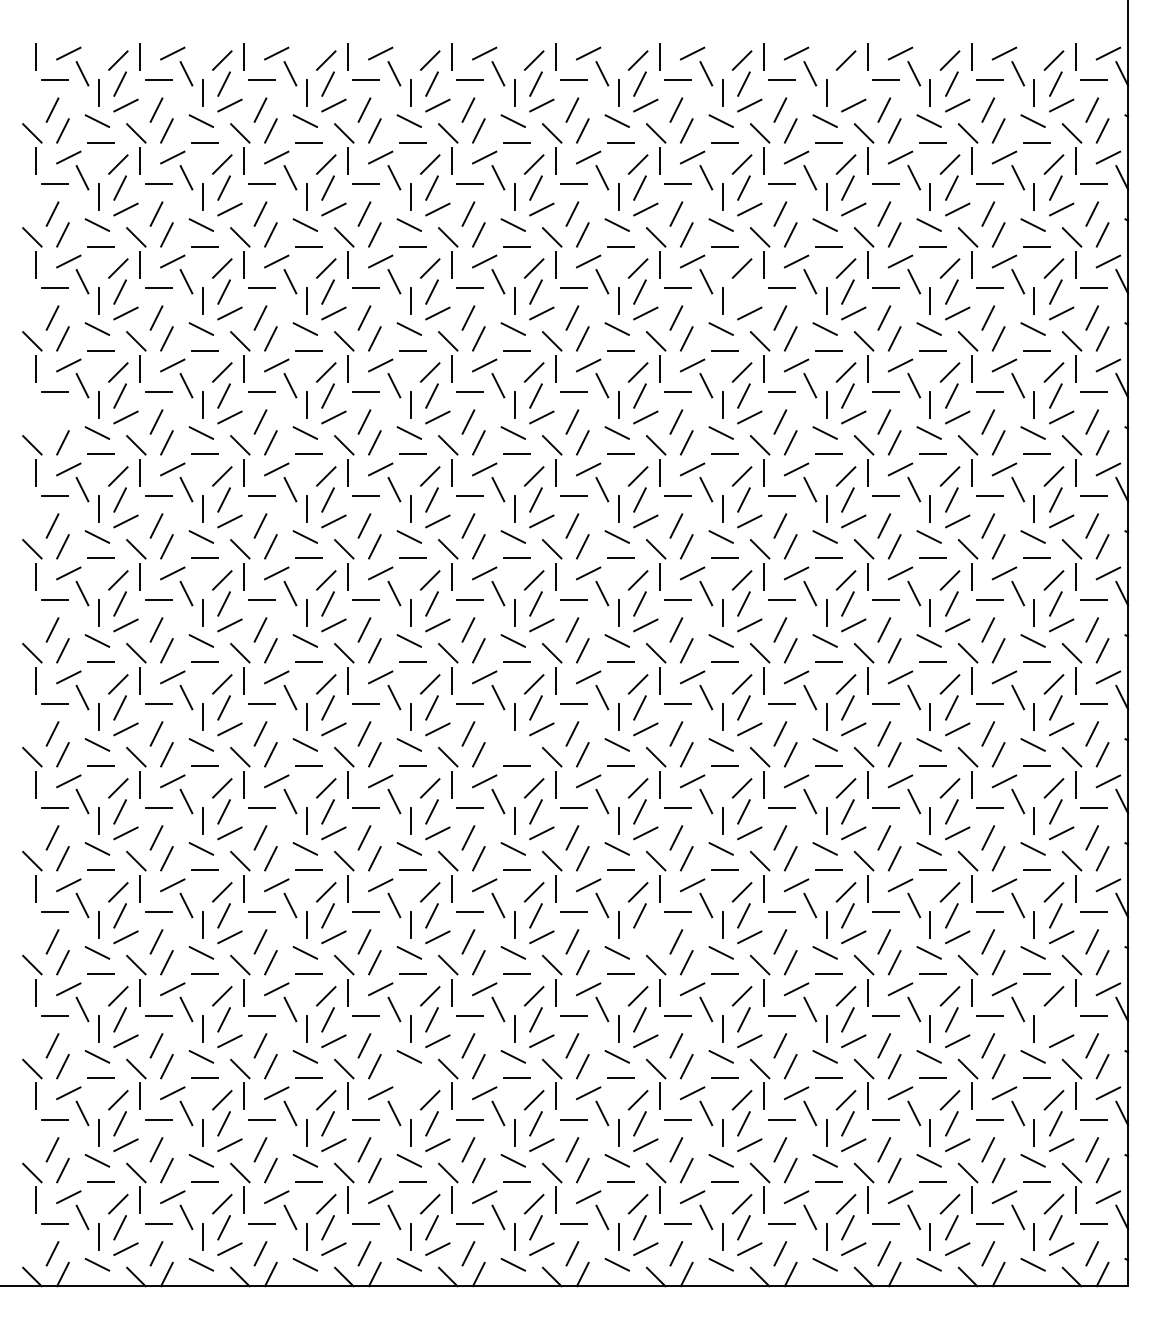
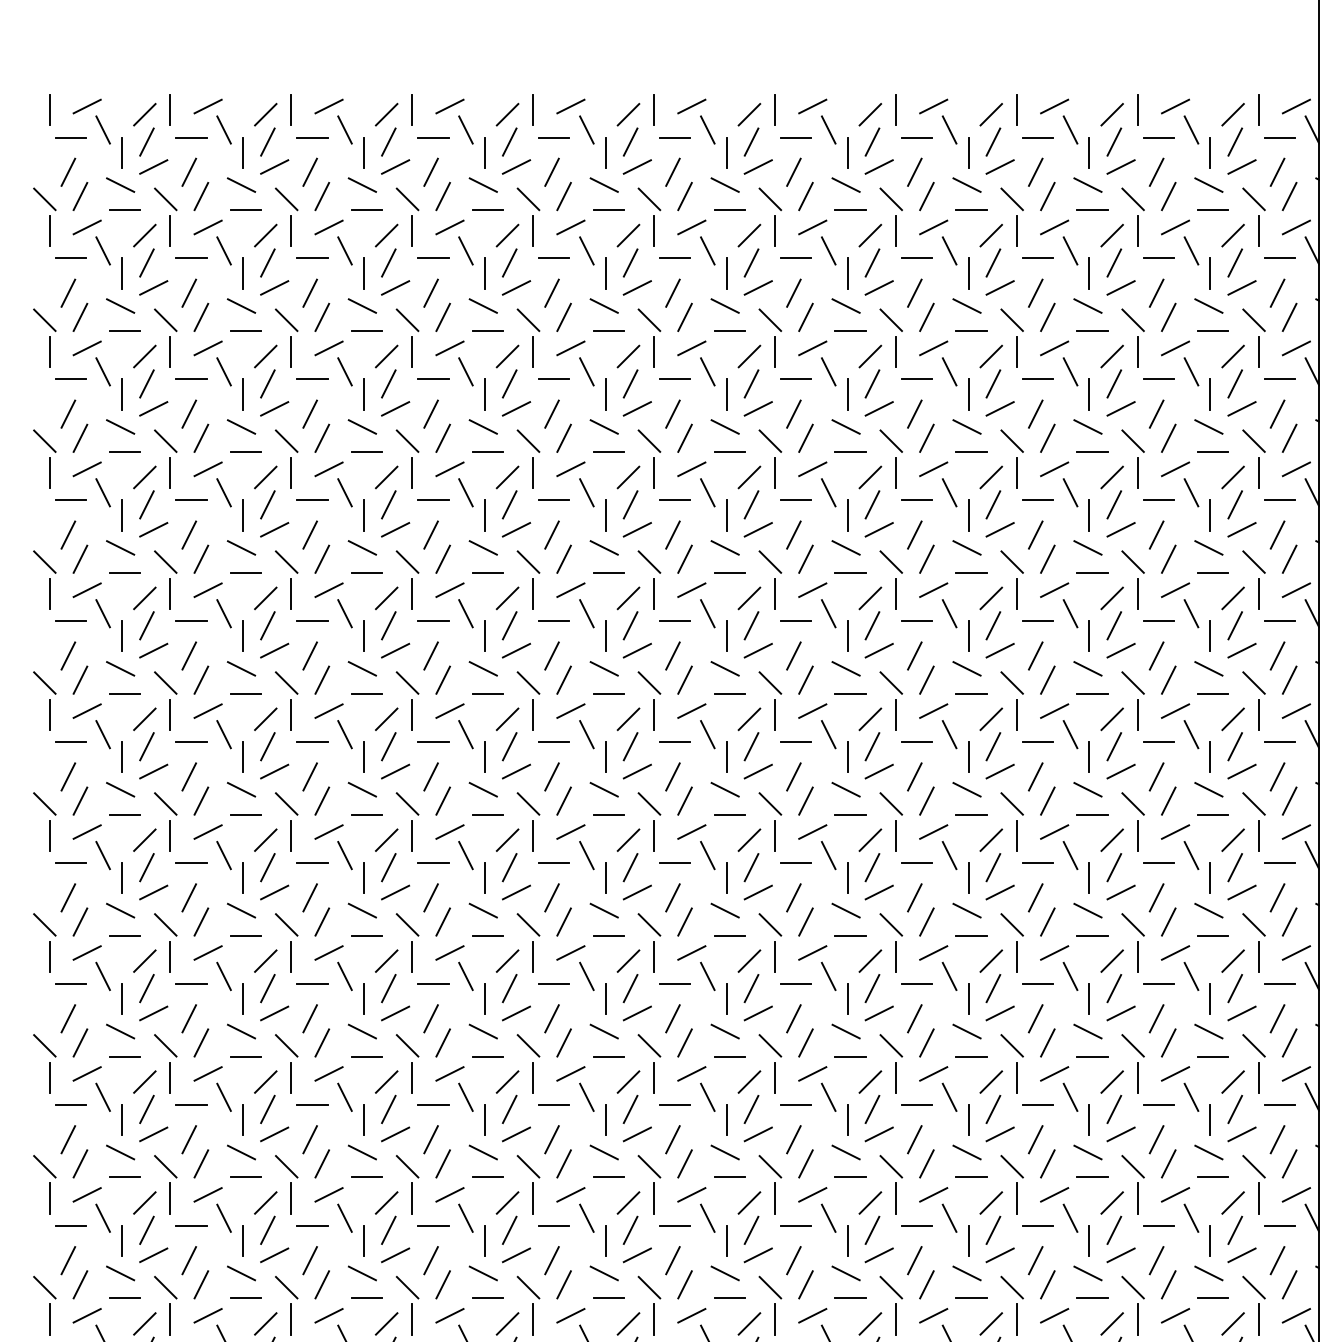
line: (847, 83) -> (992, 141), added
line: (743, 291) -> (871, 383), added
line: (52, 421) -> (68, 534), added
line: (512, 744) -> (603, 910), added
line: (645, 937) -> (757, 1134), added
line: (1055, 1019) -> (1234, 1229), added
line: (413, 1078) -> (488, 1298), added

